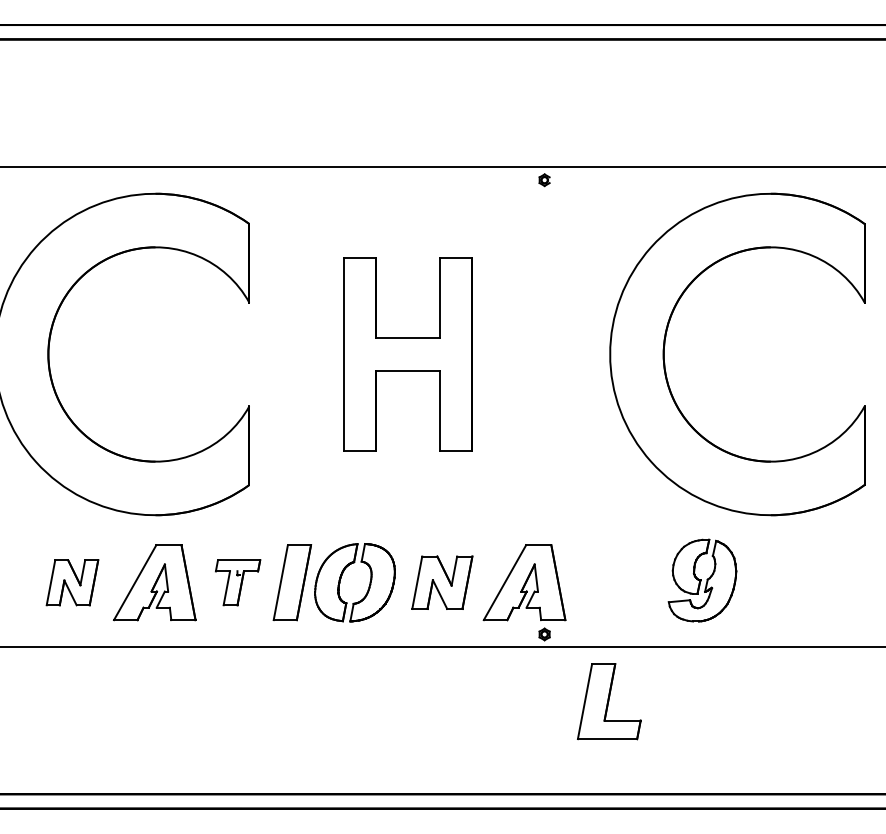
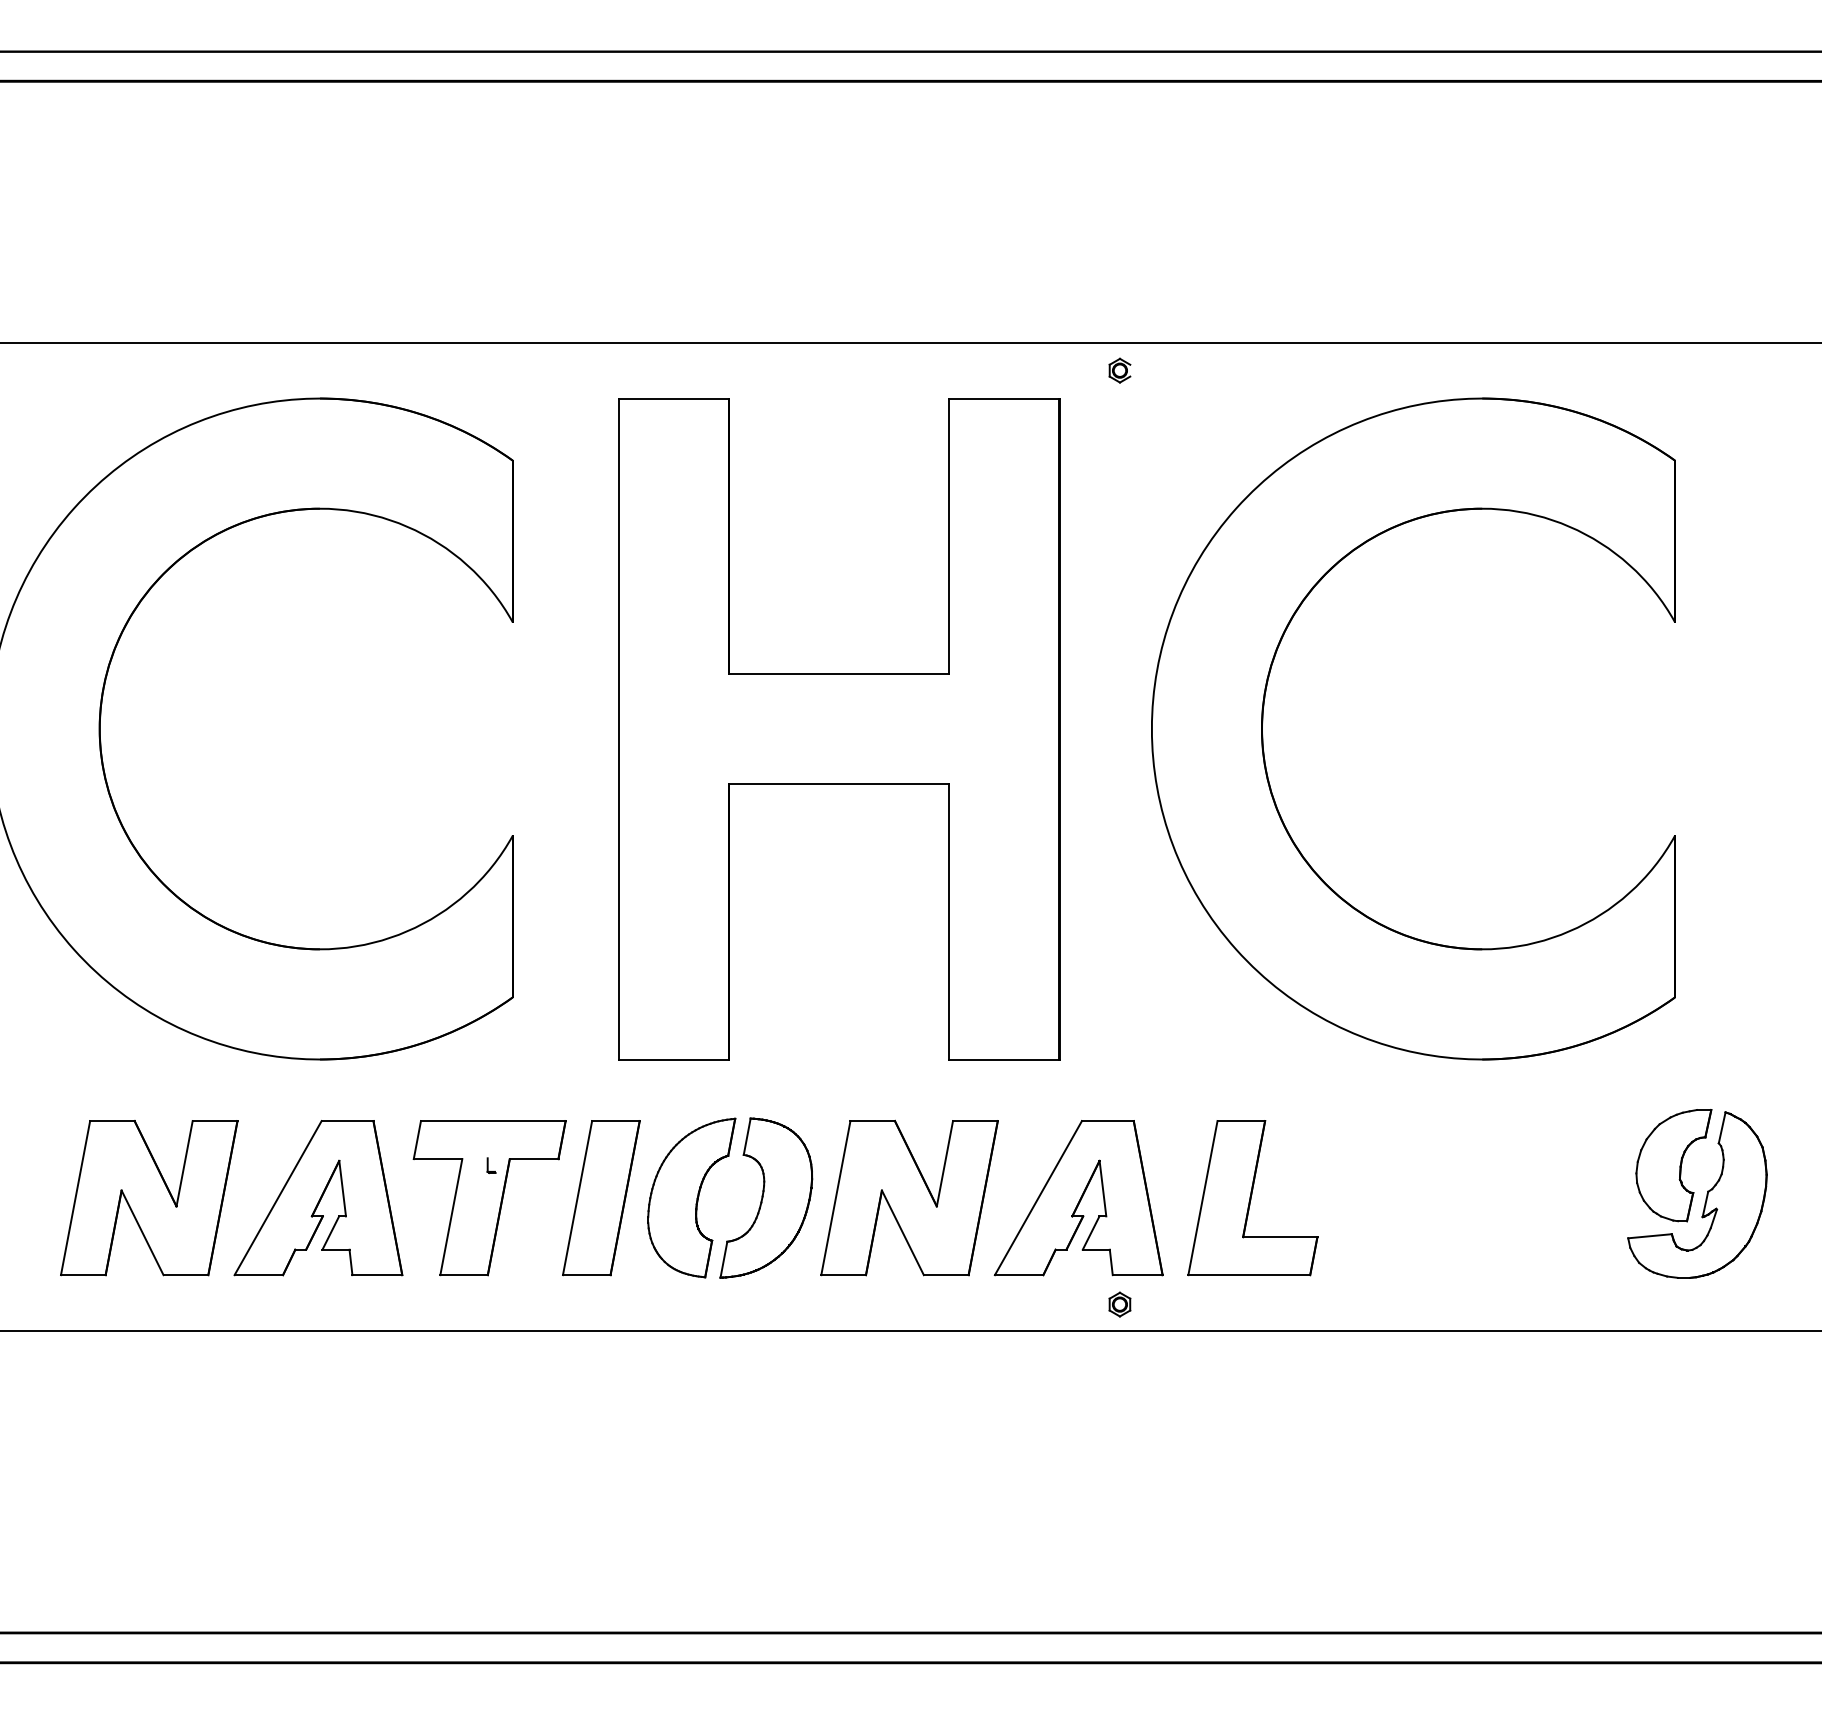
part: (665, 345) -> (1265, 710), moved
part: (407, 354) -> (838, 729), size x1.67
part: (702, 580) -> (1697, 1193), moved
part: (72, 582) -> (149, 1197), size x1.67
part: (237, 582) -> (488, 1197), size x1.67
part: (442, 582) -> (909, 1197), size x1.43
part: (609, 701) -> (1253, 1197), moved

